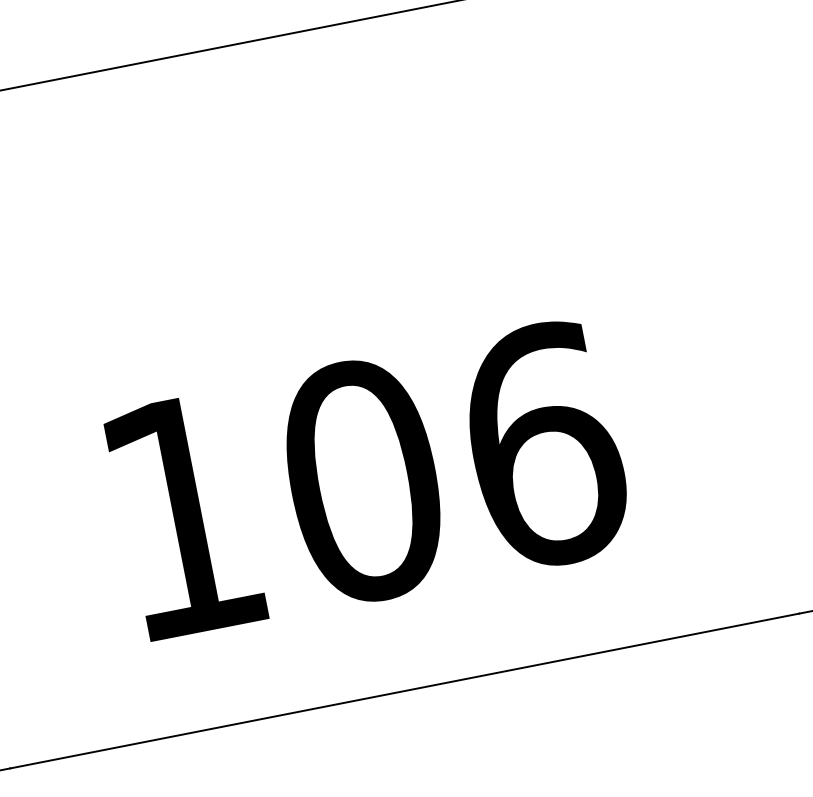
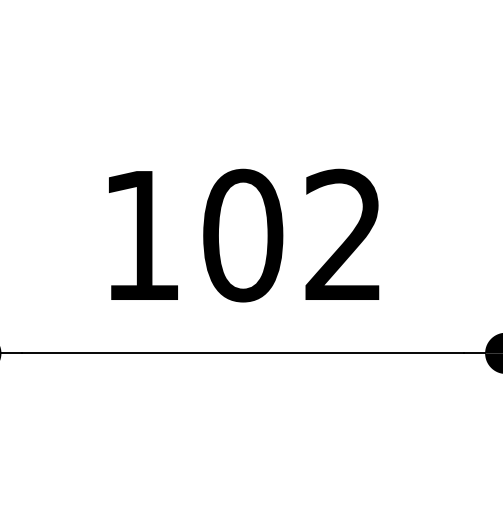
text: (545, 445) -> (345, 235), 106 -> 102

